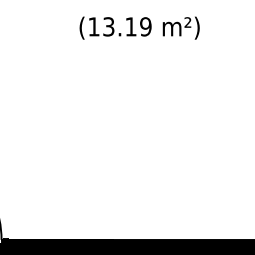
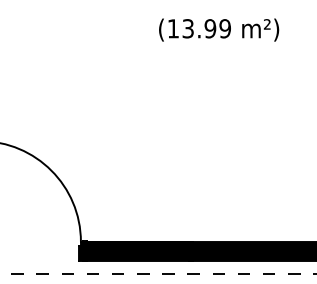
text: (131, 26) -> (210, 28), (13.19 -> (13.99

